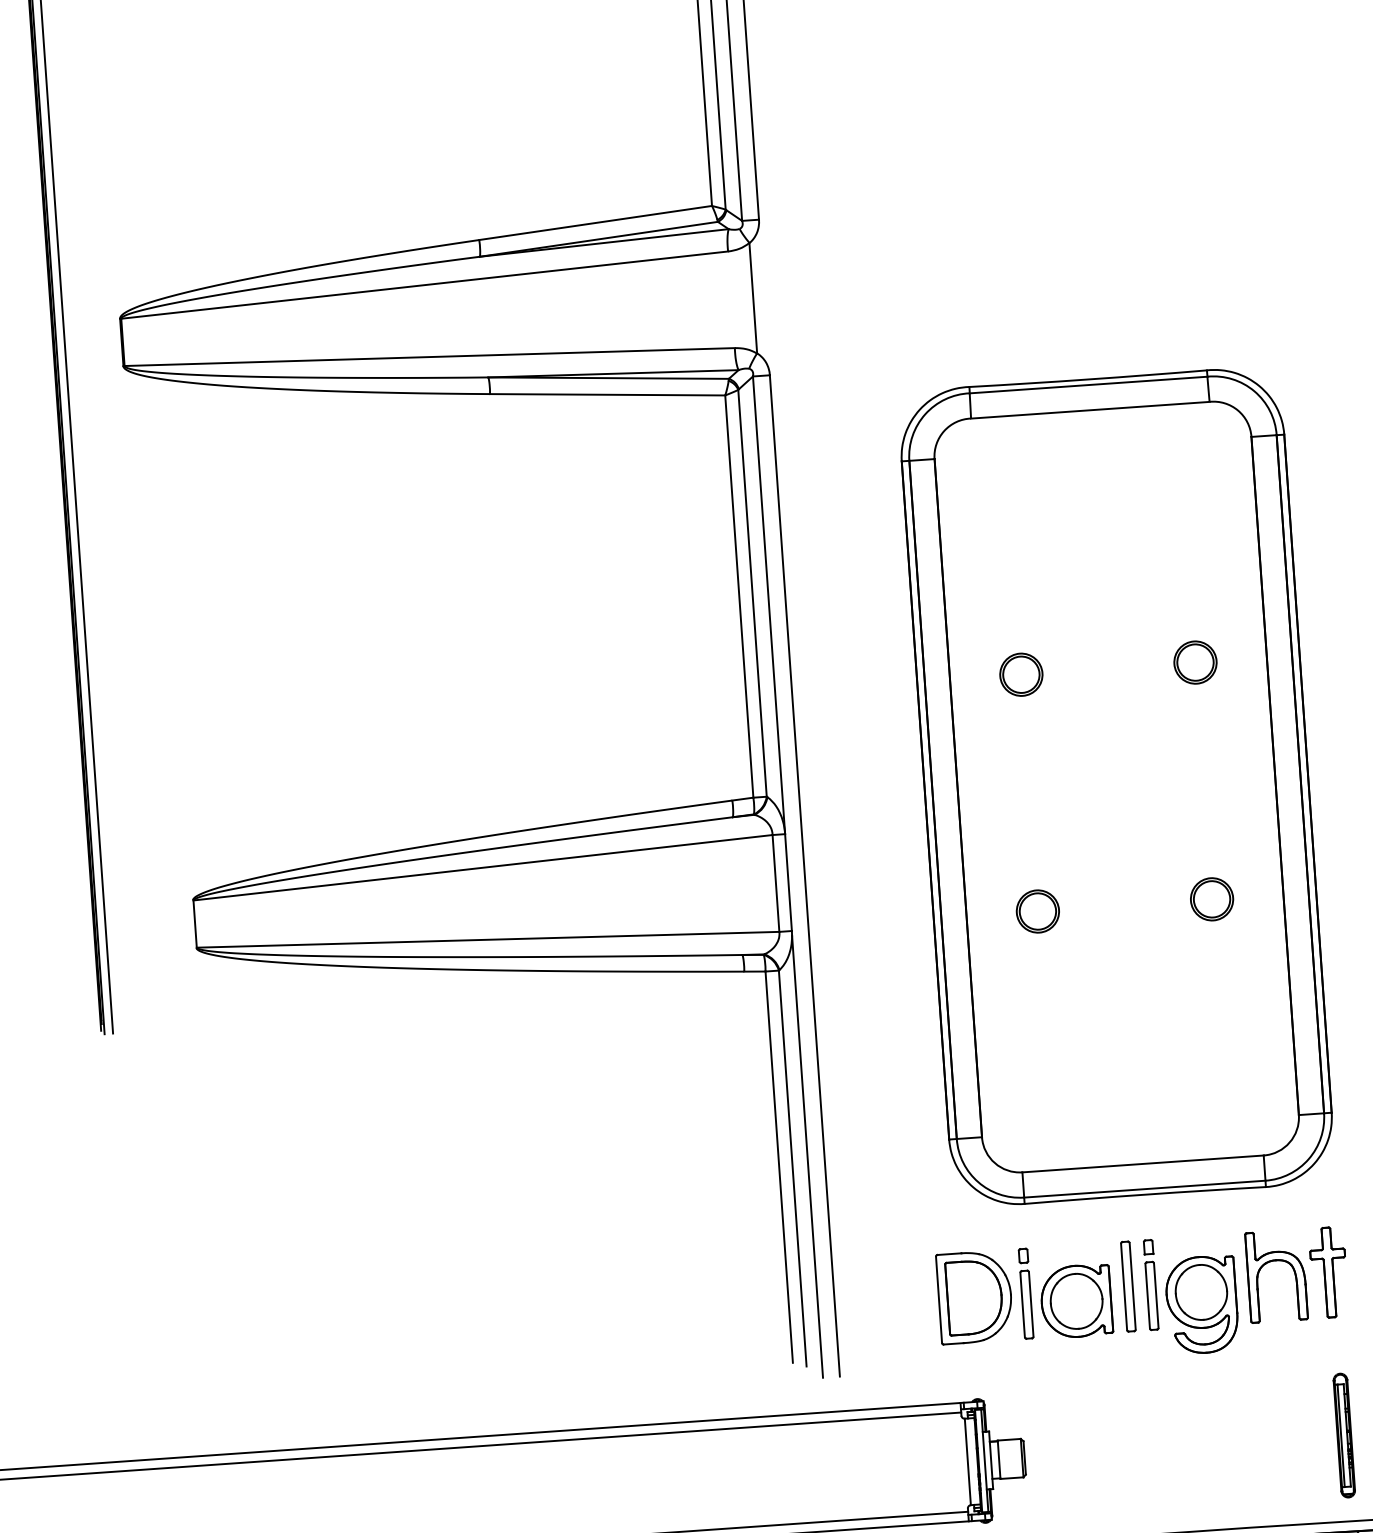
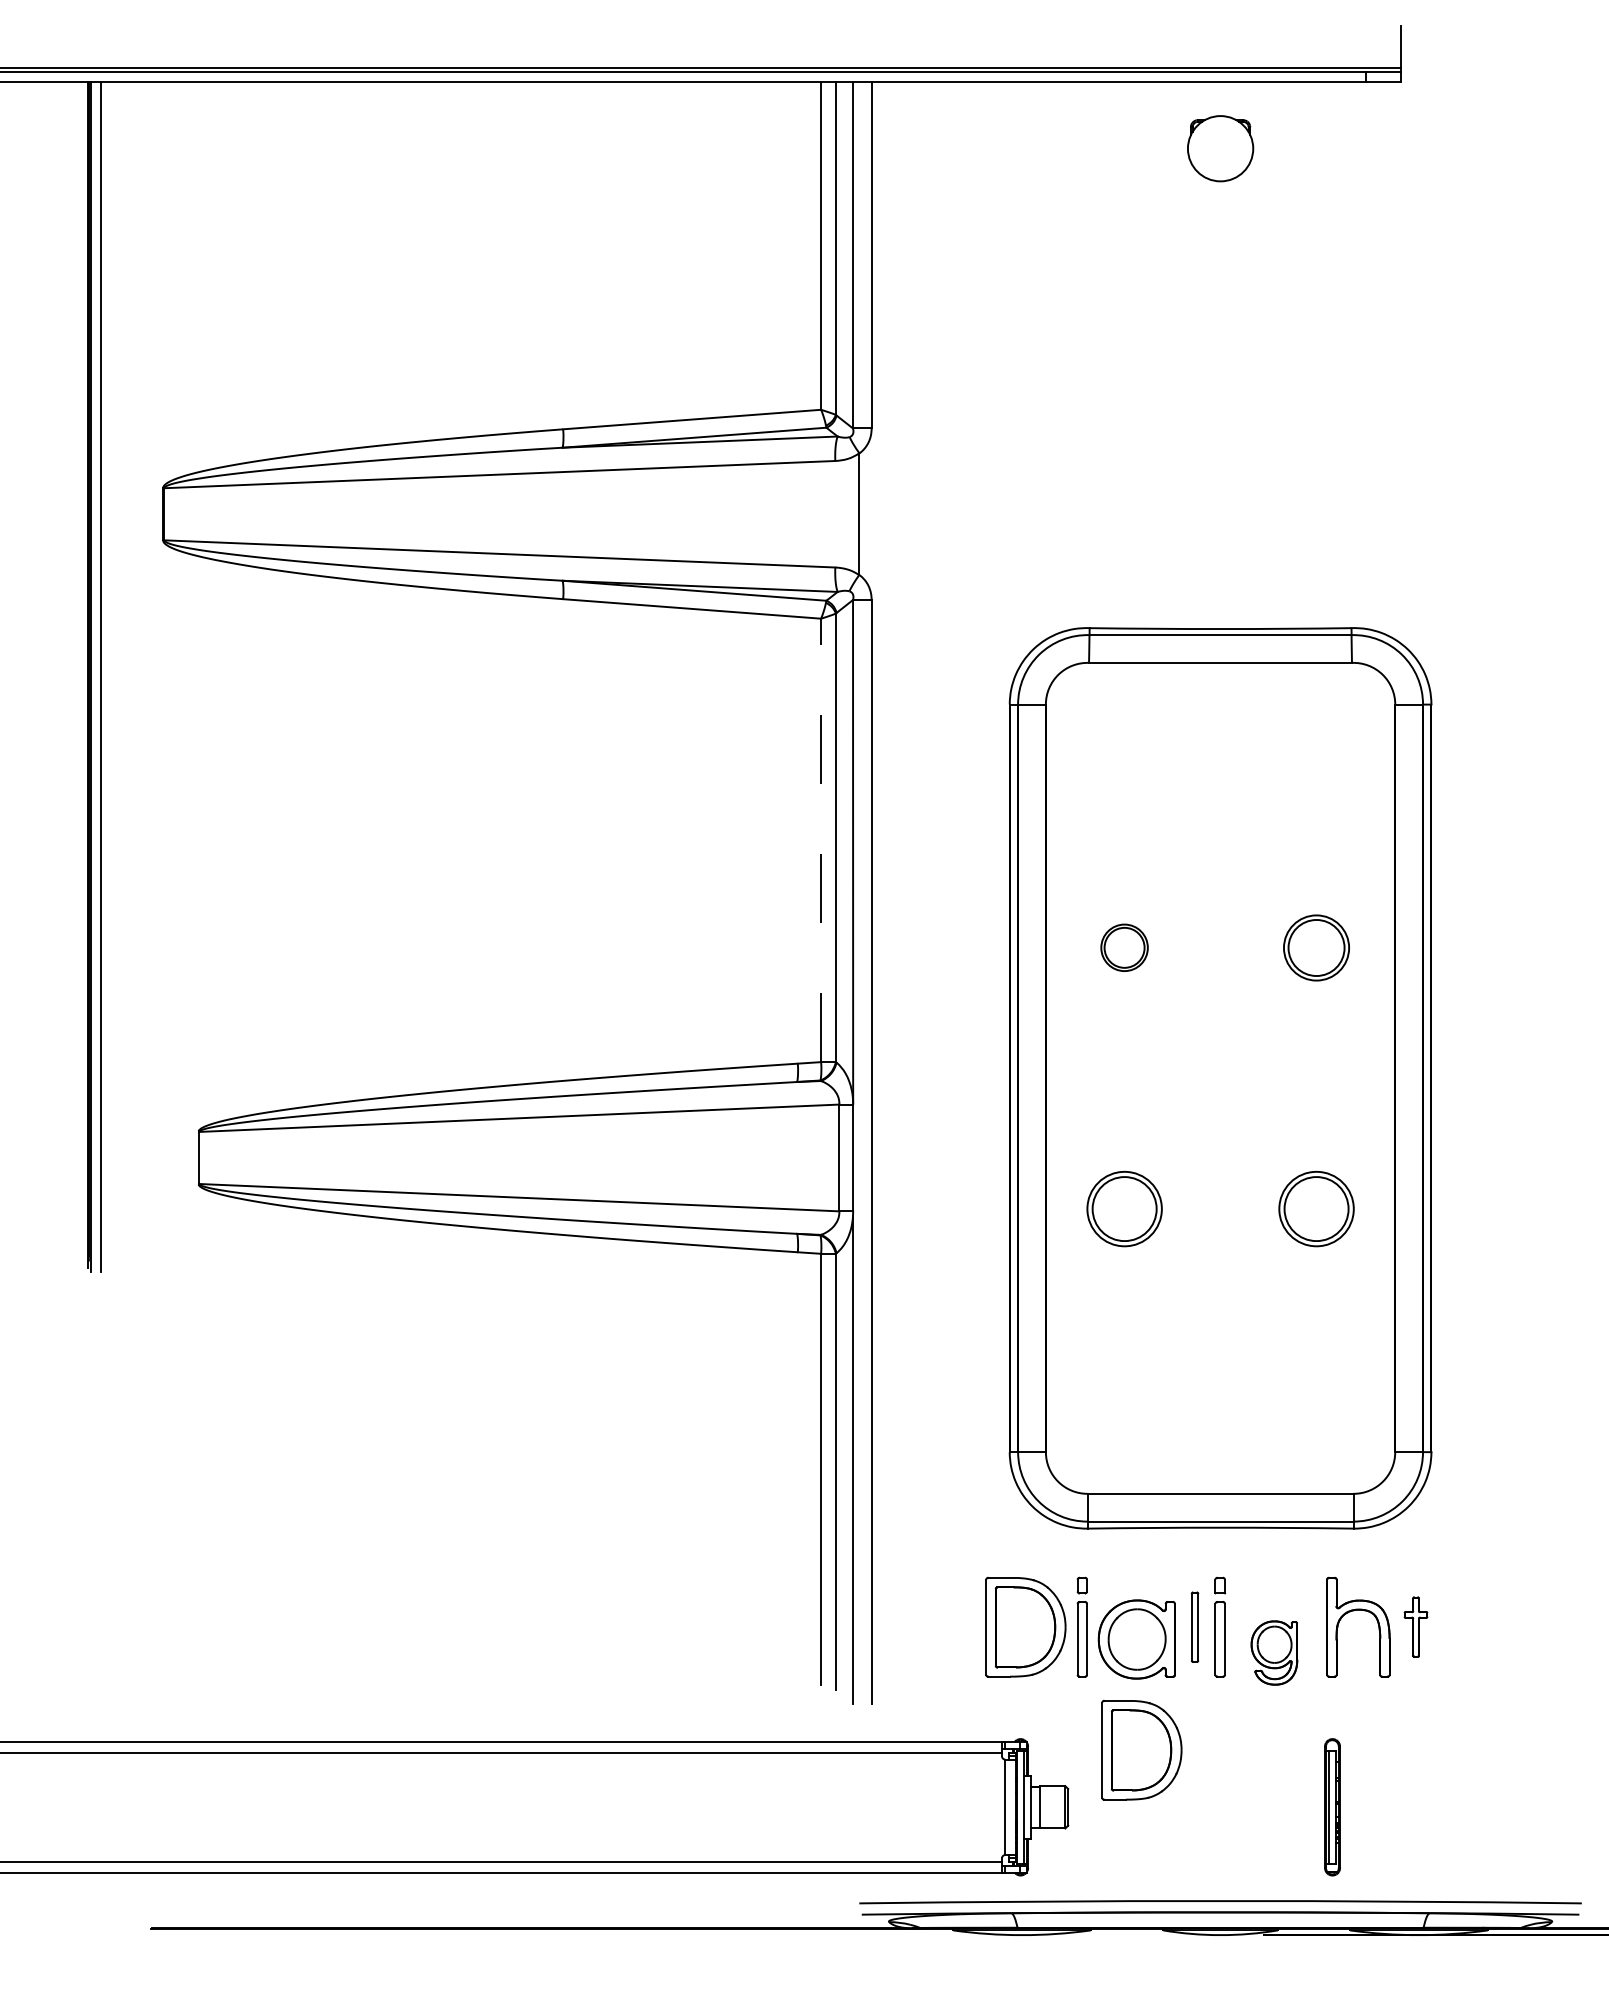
line: (739, 596) -> (821, 840), solid -> dashed
part: (1195, 662) -> (1316, 947), size x1.4
part: (1211, 899) -> (1316, 1208), size x1.6
part: (1037, 911) -> (1124, 1208), size x1.6
part: (1328, 1271) -> (1415, 1626), size x0.6
part: (1127, 1285) -> (1194, 1626), size x0.7
part: (1202, 1304) -> (1274, 1652), size x0.6
part: (1087, 1401) -> (1141, 1750), added
part: (1344, 1435) -> (1332, 1807), moved

